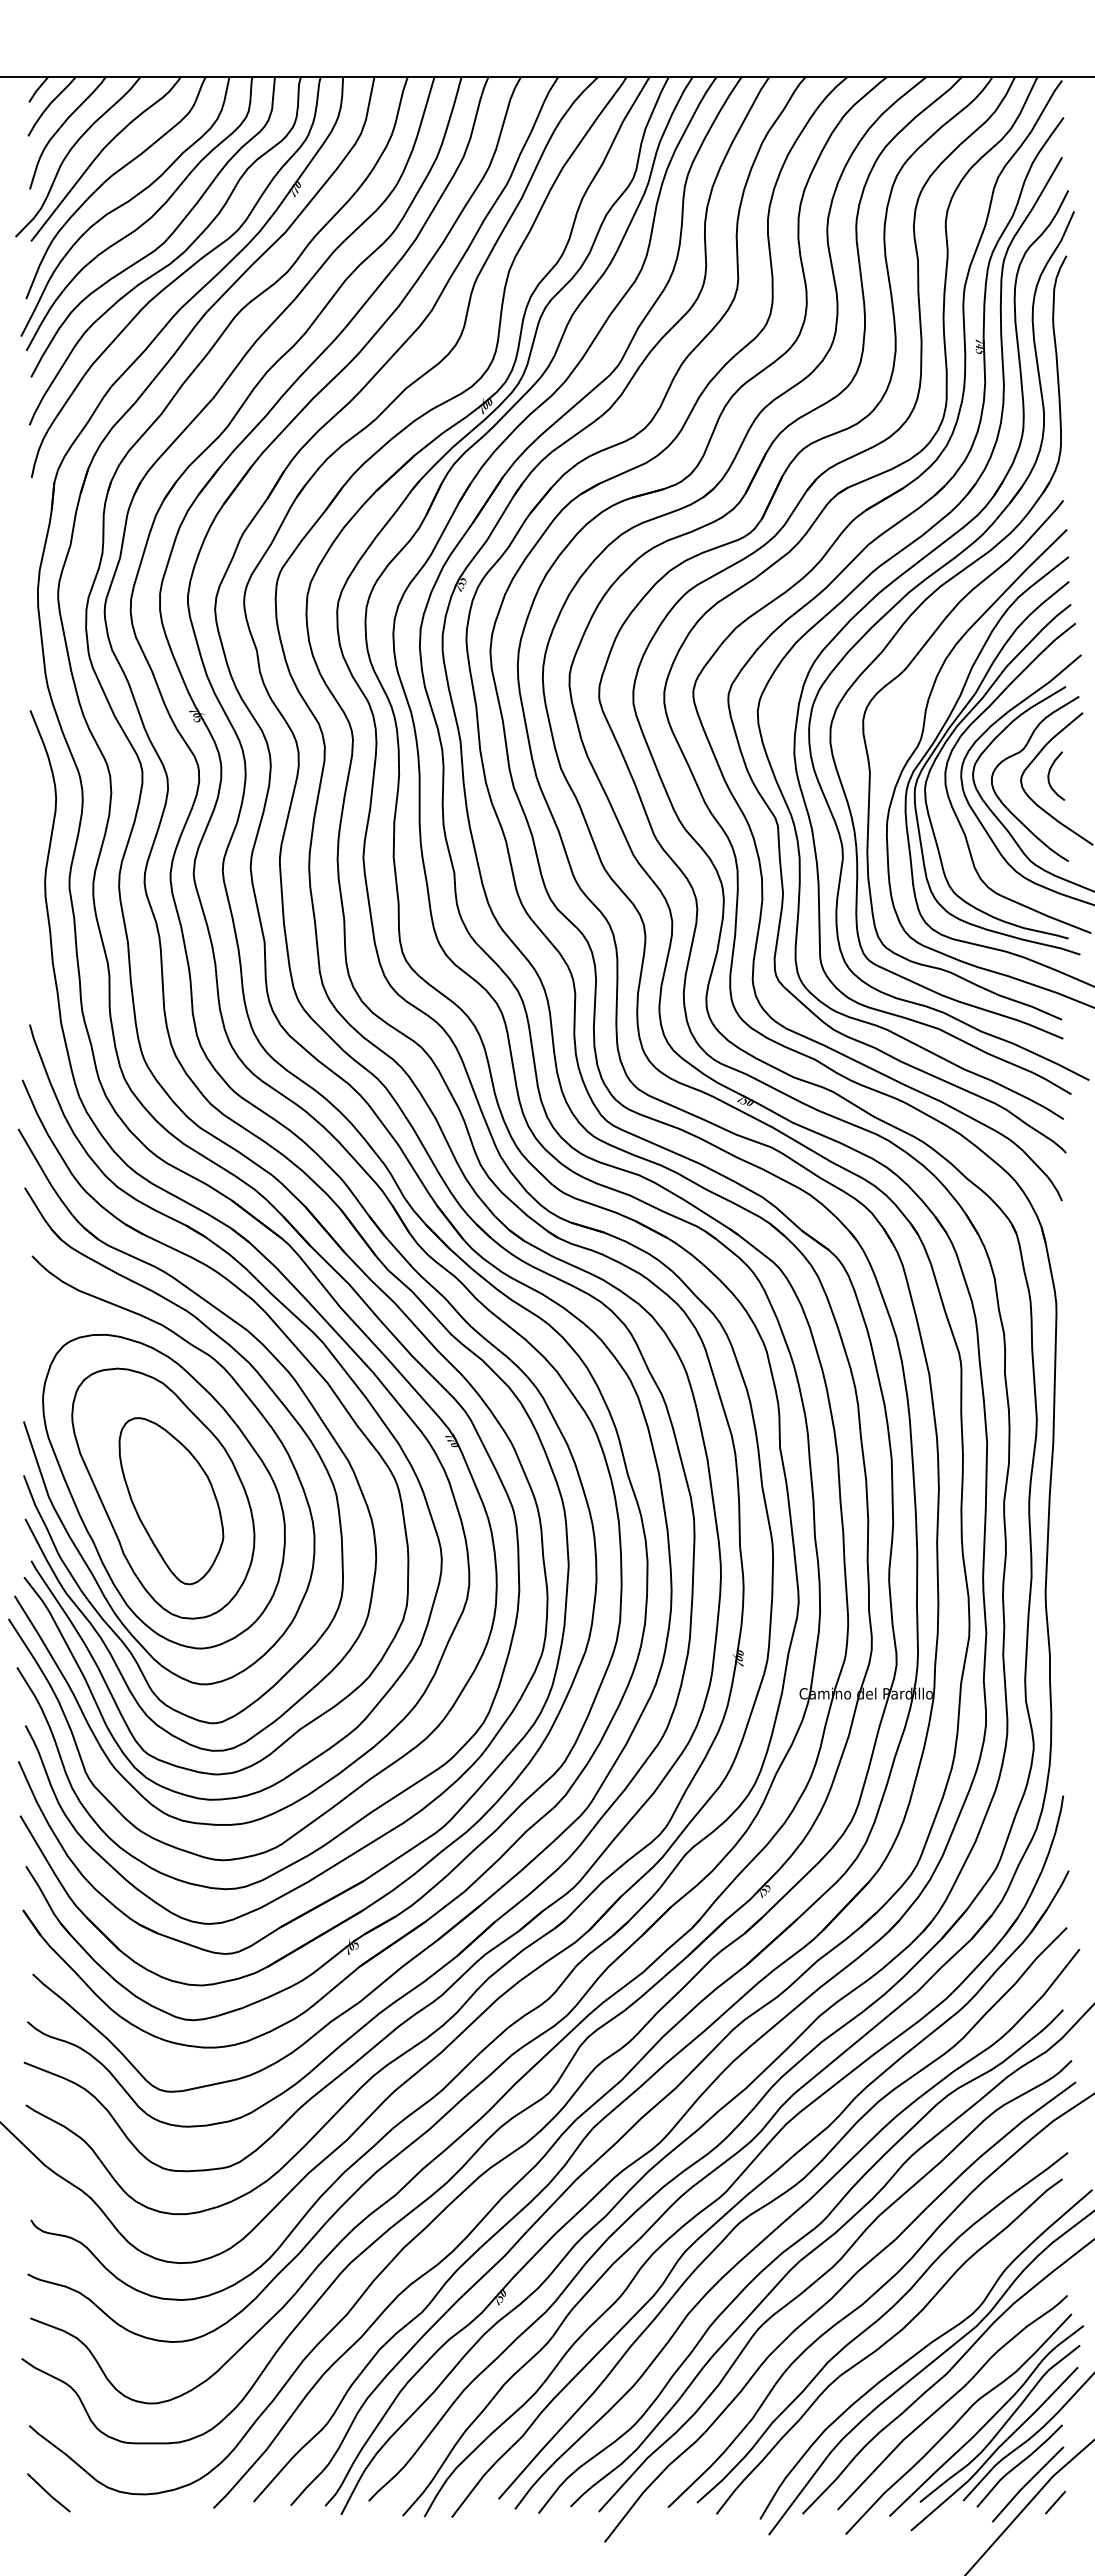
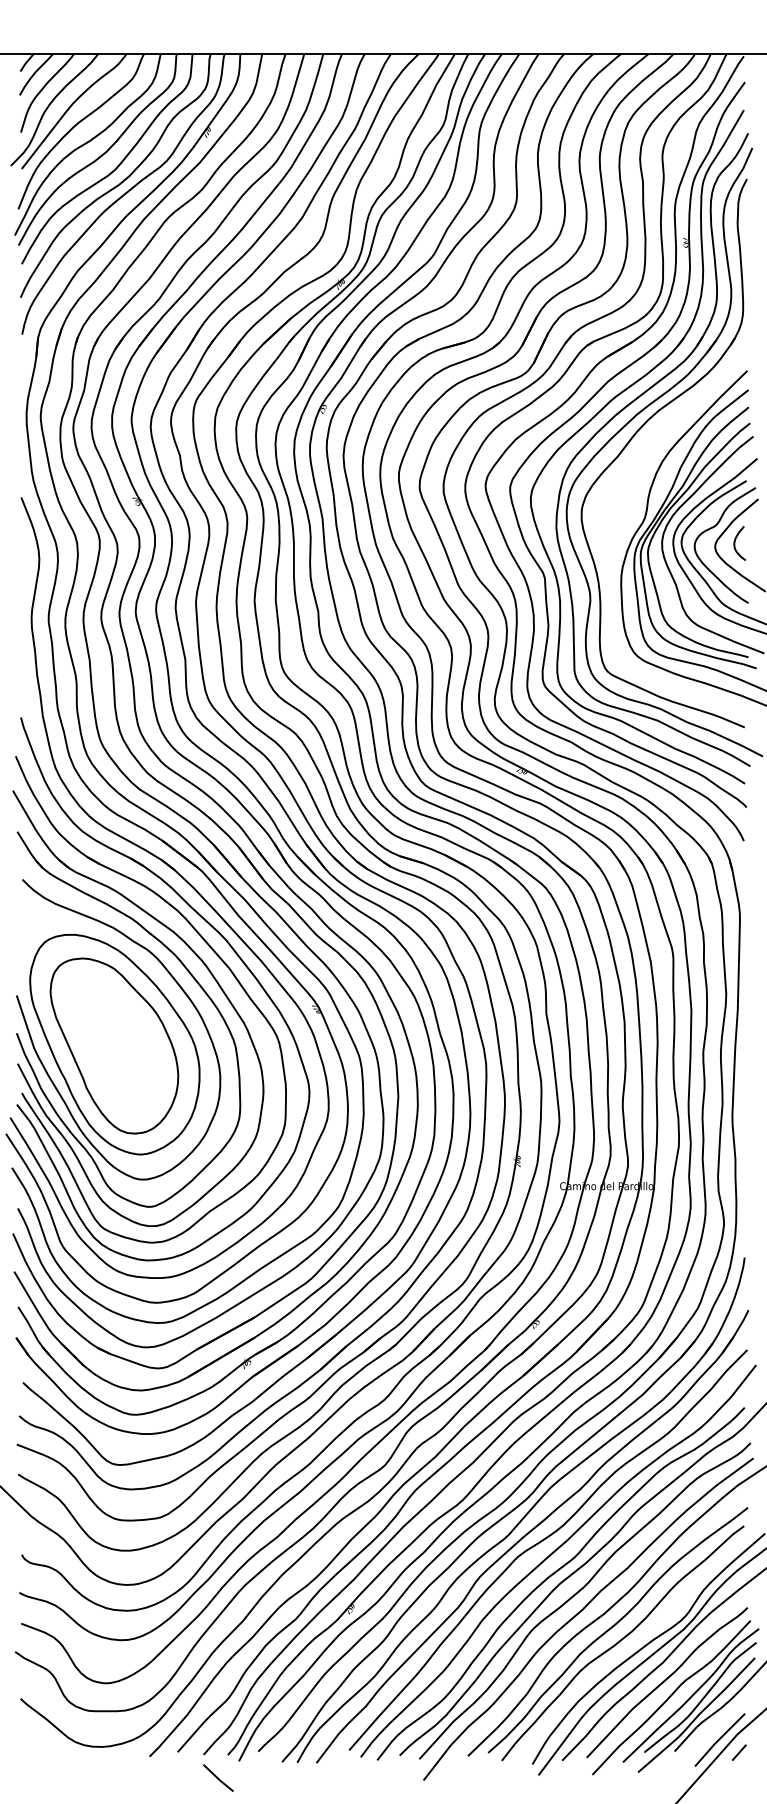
curve: (870, 766) -> (609, 536), removed
part: (171, 1501) -> (120, 1051), removed
curve: (1019, 2465) -> (714, 1726), removed
line: (48, 2492) -> (218, 1777), moved

